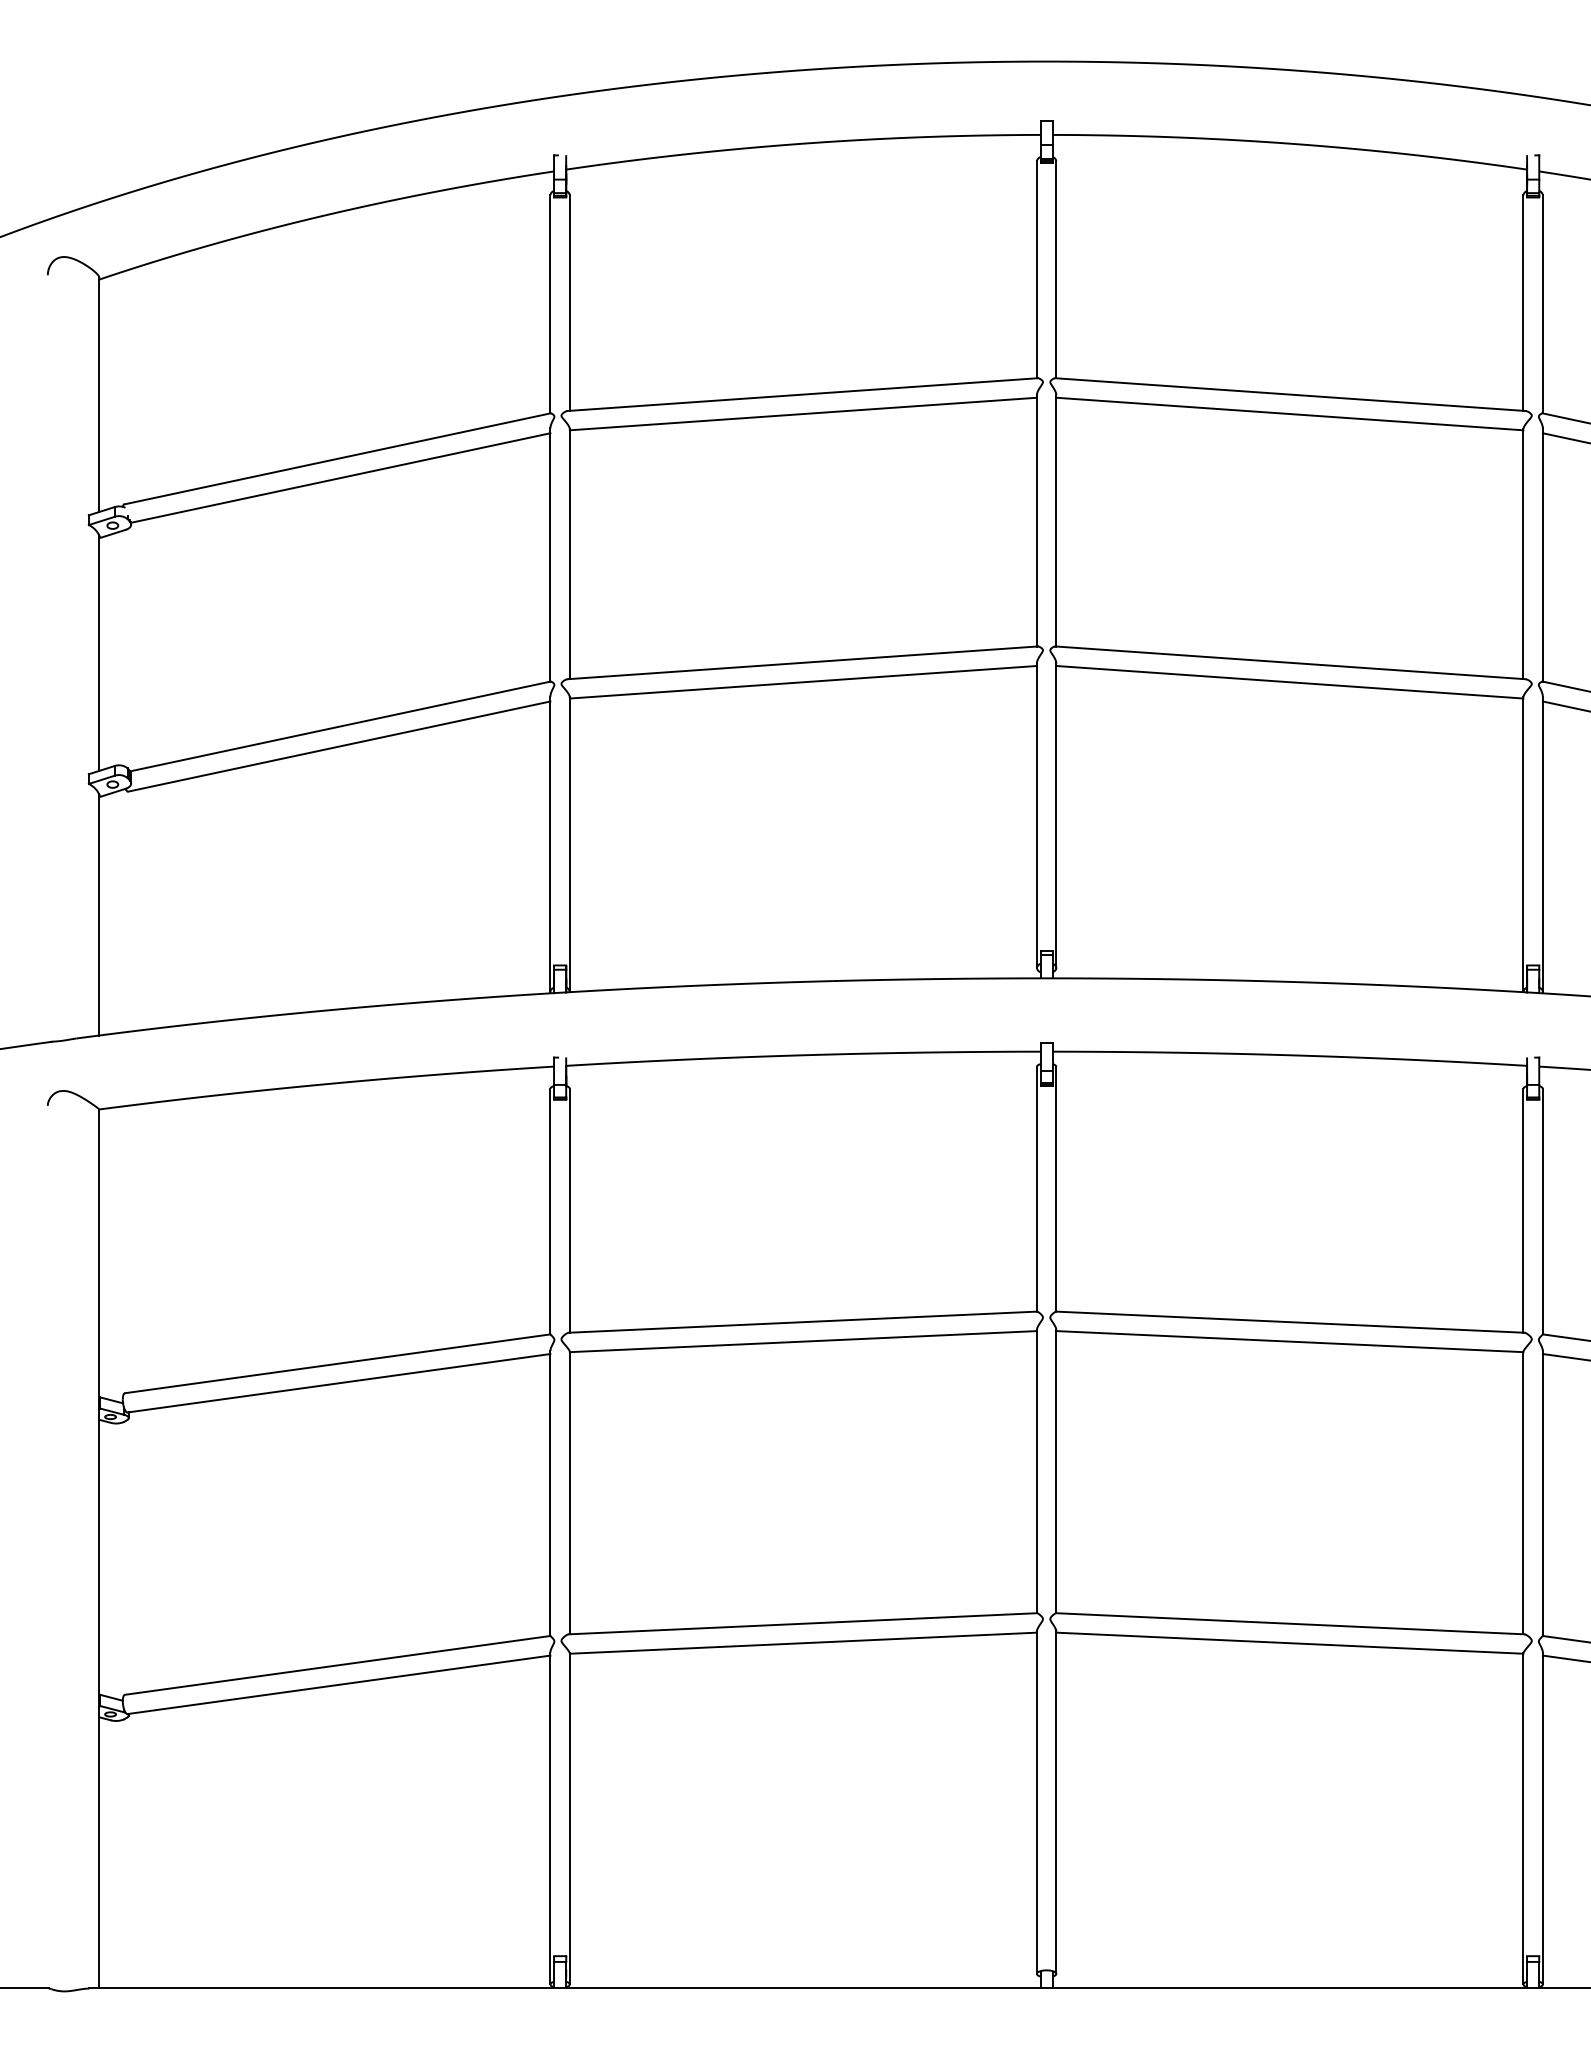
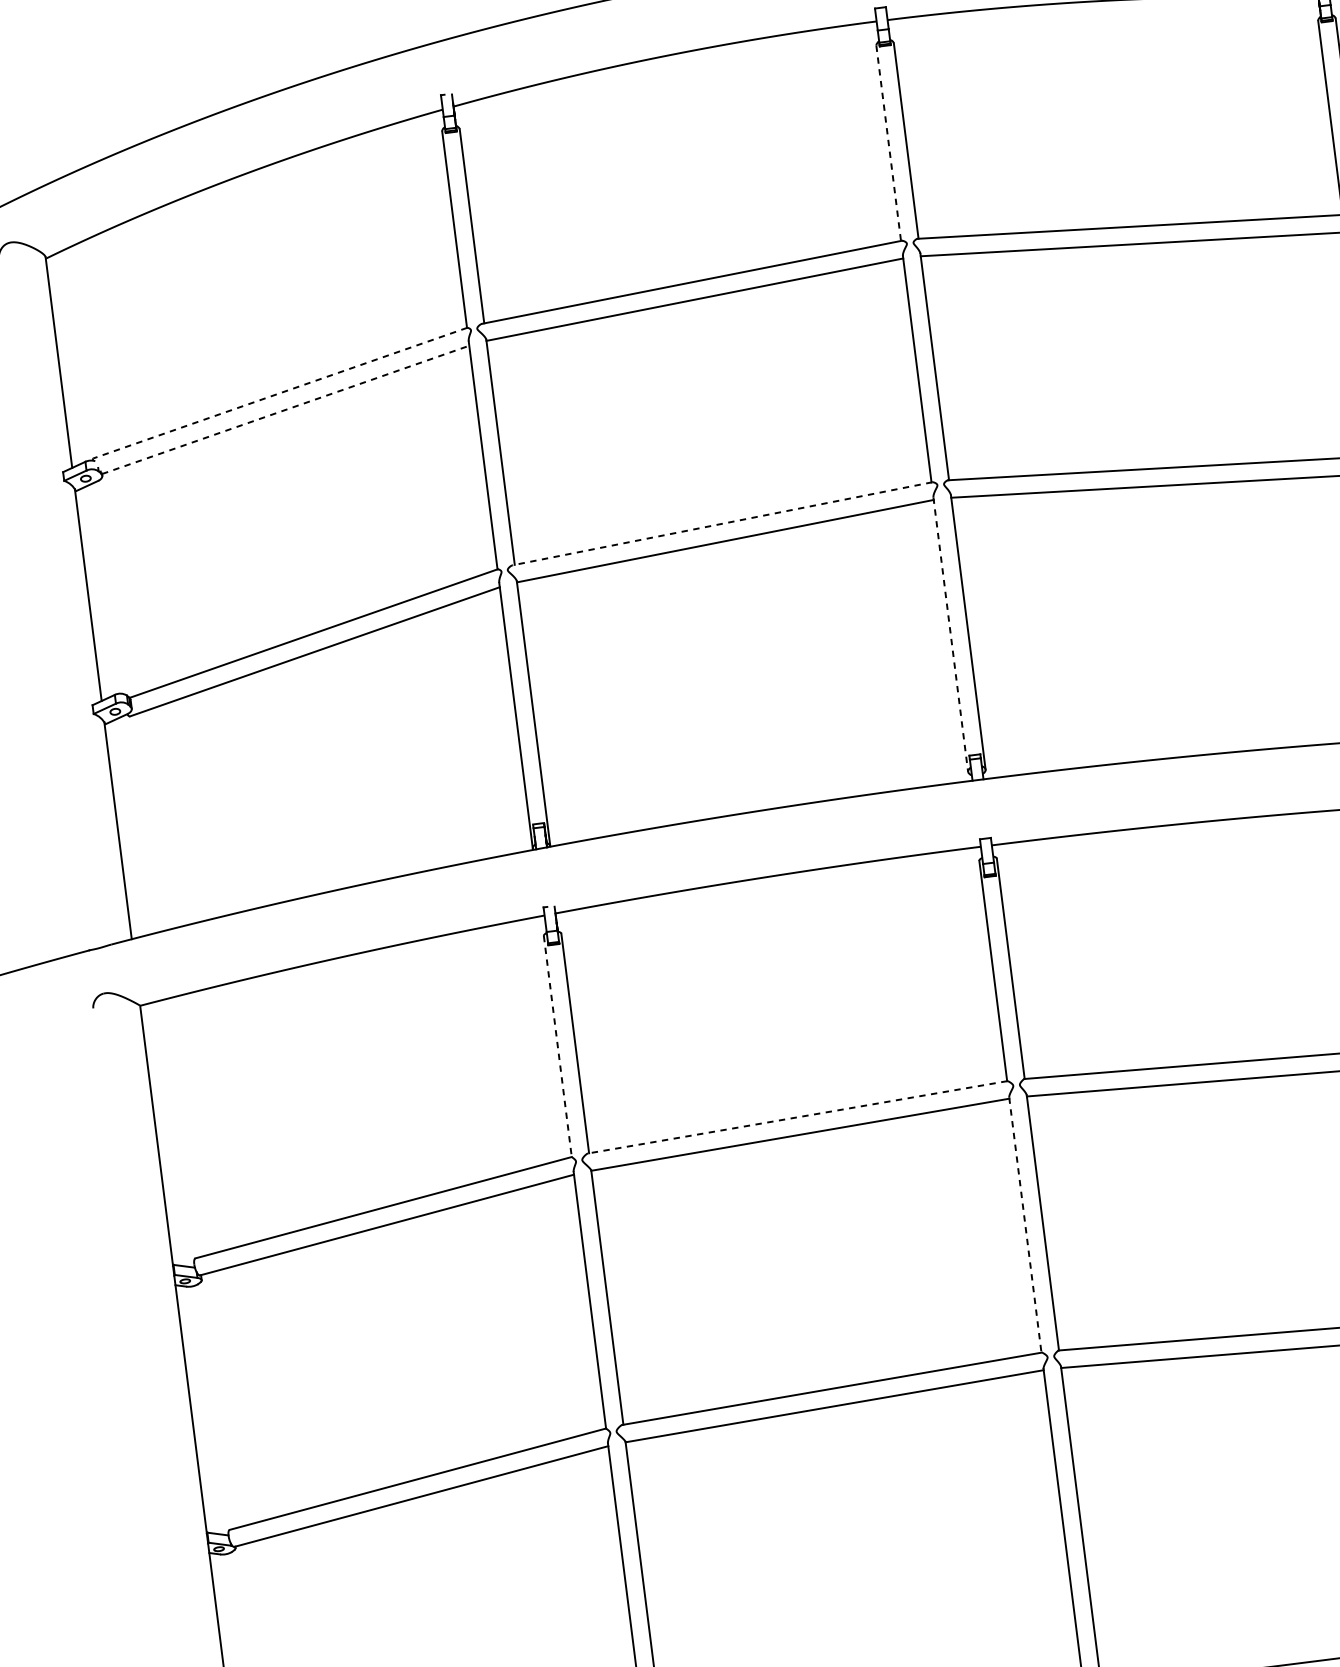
line: (1036, 270) -> (888, 143), solid -> dashed
line: (336, 458) -> (279, 392), solid -> dashed
line: (341, 477) -> (286, 409), solid -> dashed
line: (802, 662) -> (722, 523), solid -> dashed
line: (1036, 816) -> (950, 635), solid -> dashed
line: (550, 1211) -> (557, 1046), solid -> dashed
line: (802, 1322) -> (797, 1117), solid -> dashed
line: (1036, 1471) -> (1024, 1225), solid -> dashed

